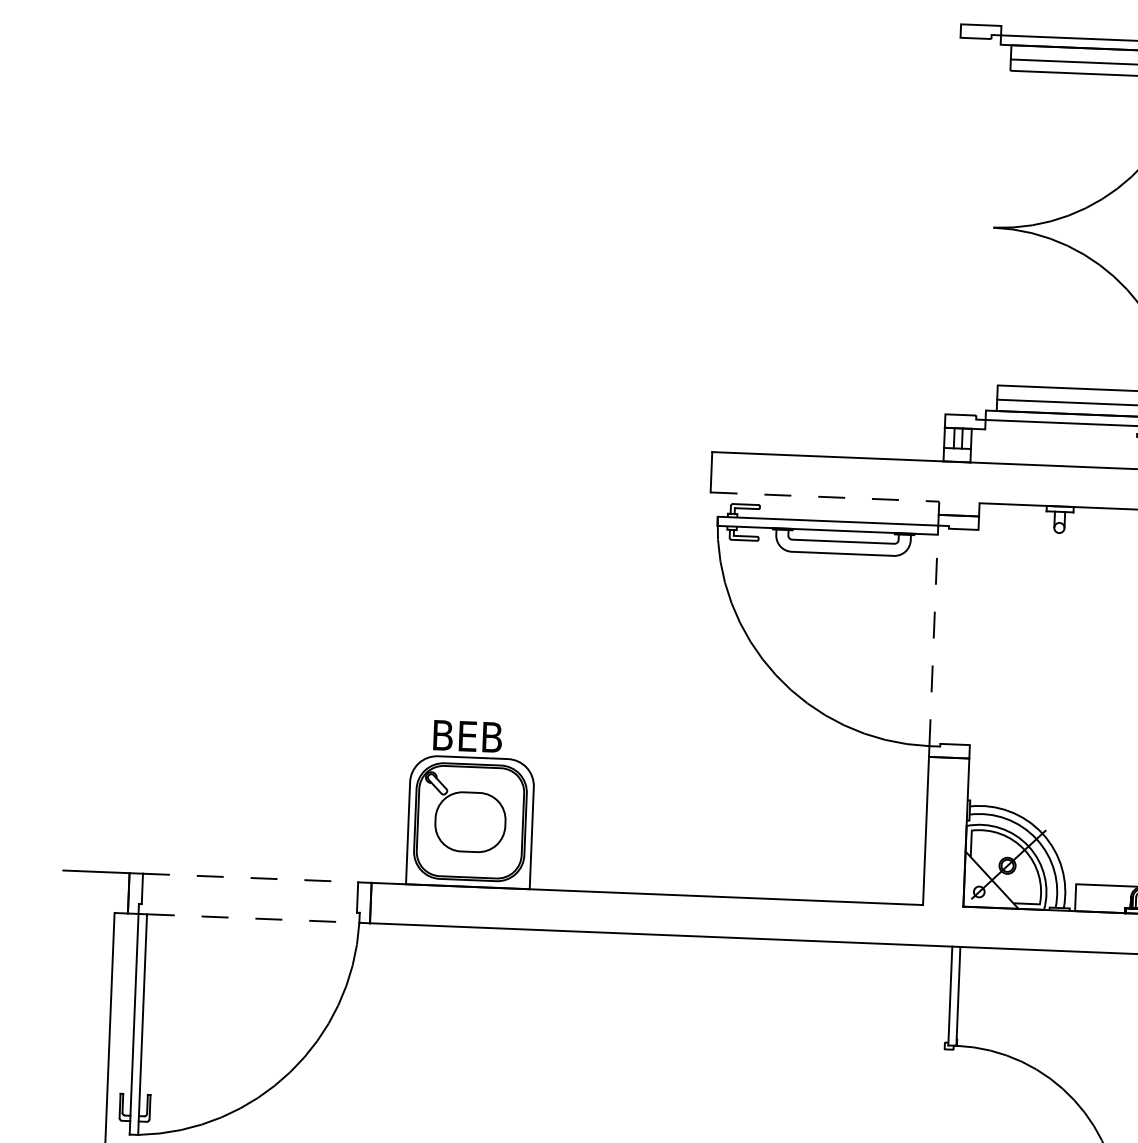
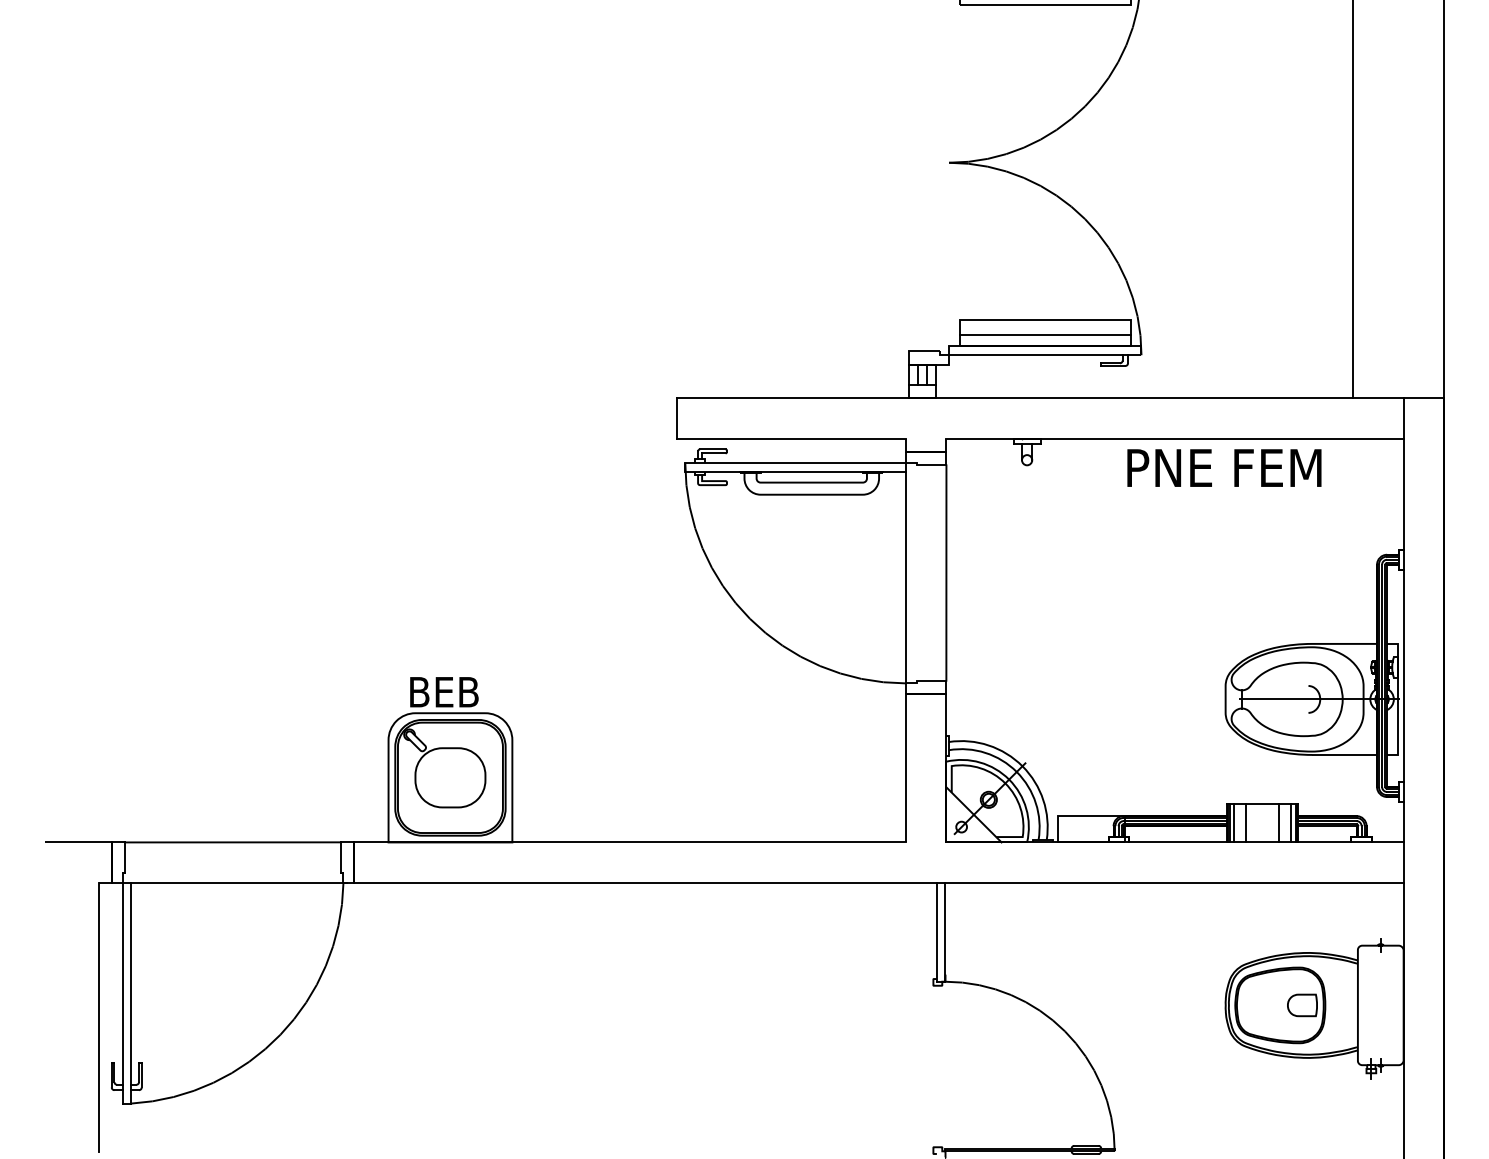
line: (825, 496) -> (792, 438), dashed -> solid
line: (974, 636) -> (946, 572), added
line: (933, 640) -> (905, 577), dashed -> solid
line: (251, 878) -> (233, 842), dashed -> solid
line: (255, 918) -> (239, 882), dashed -> solid

